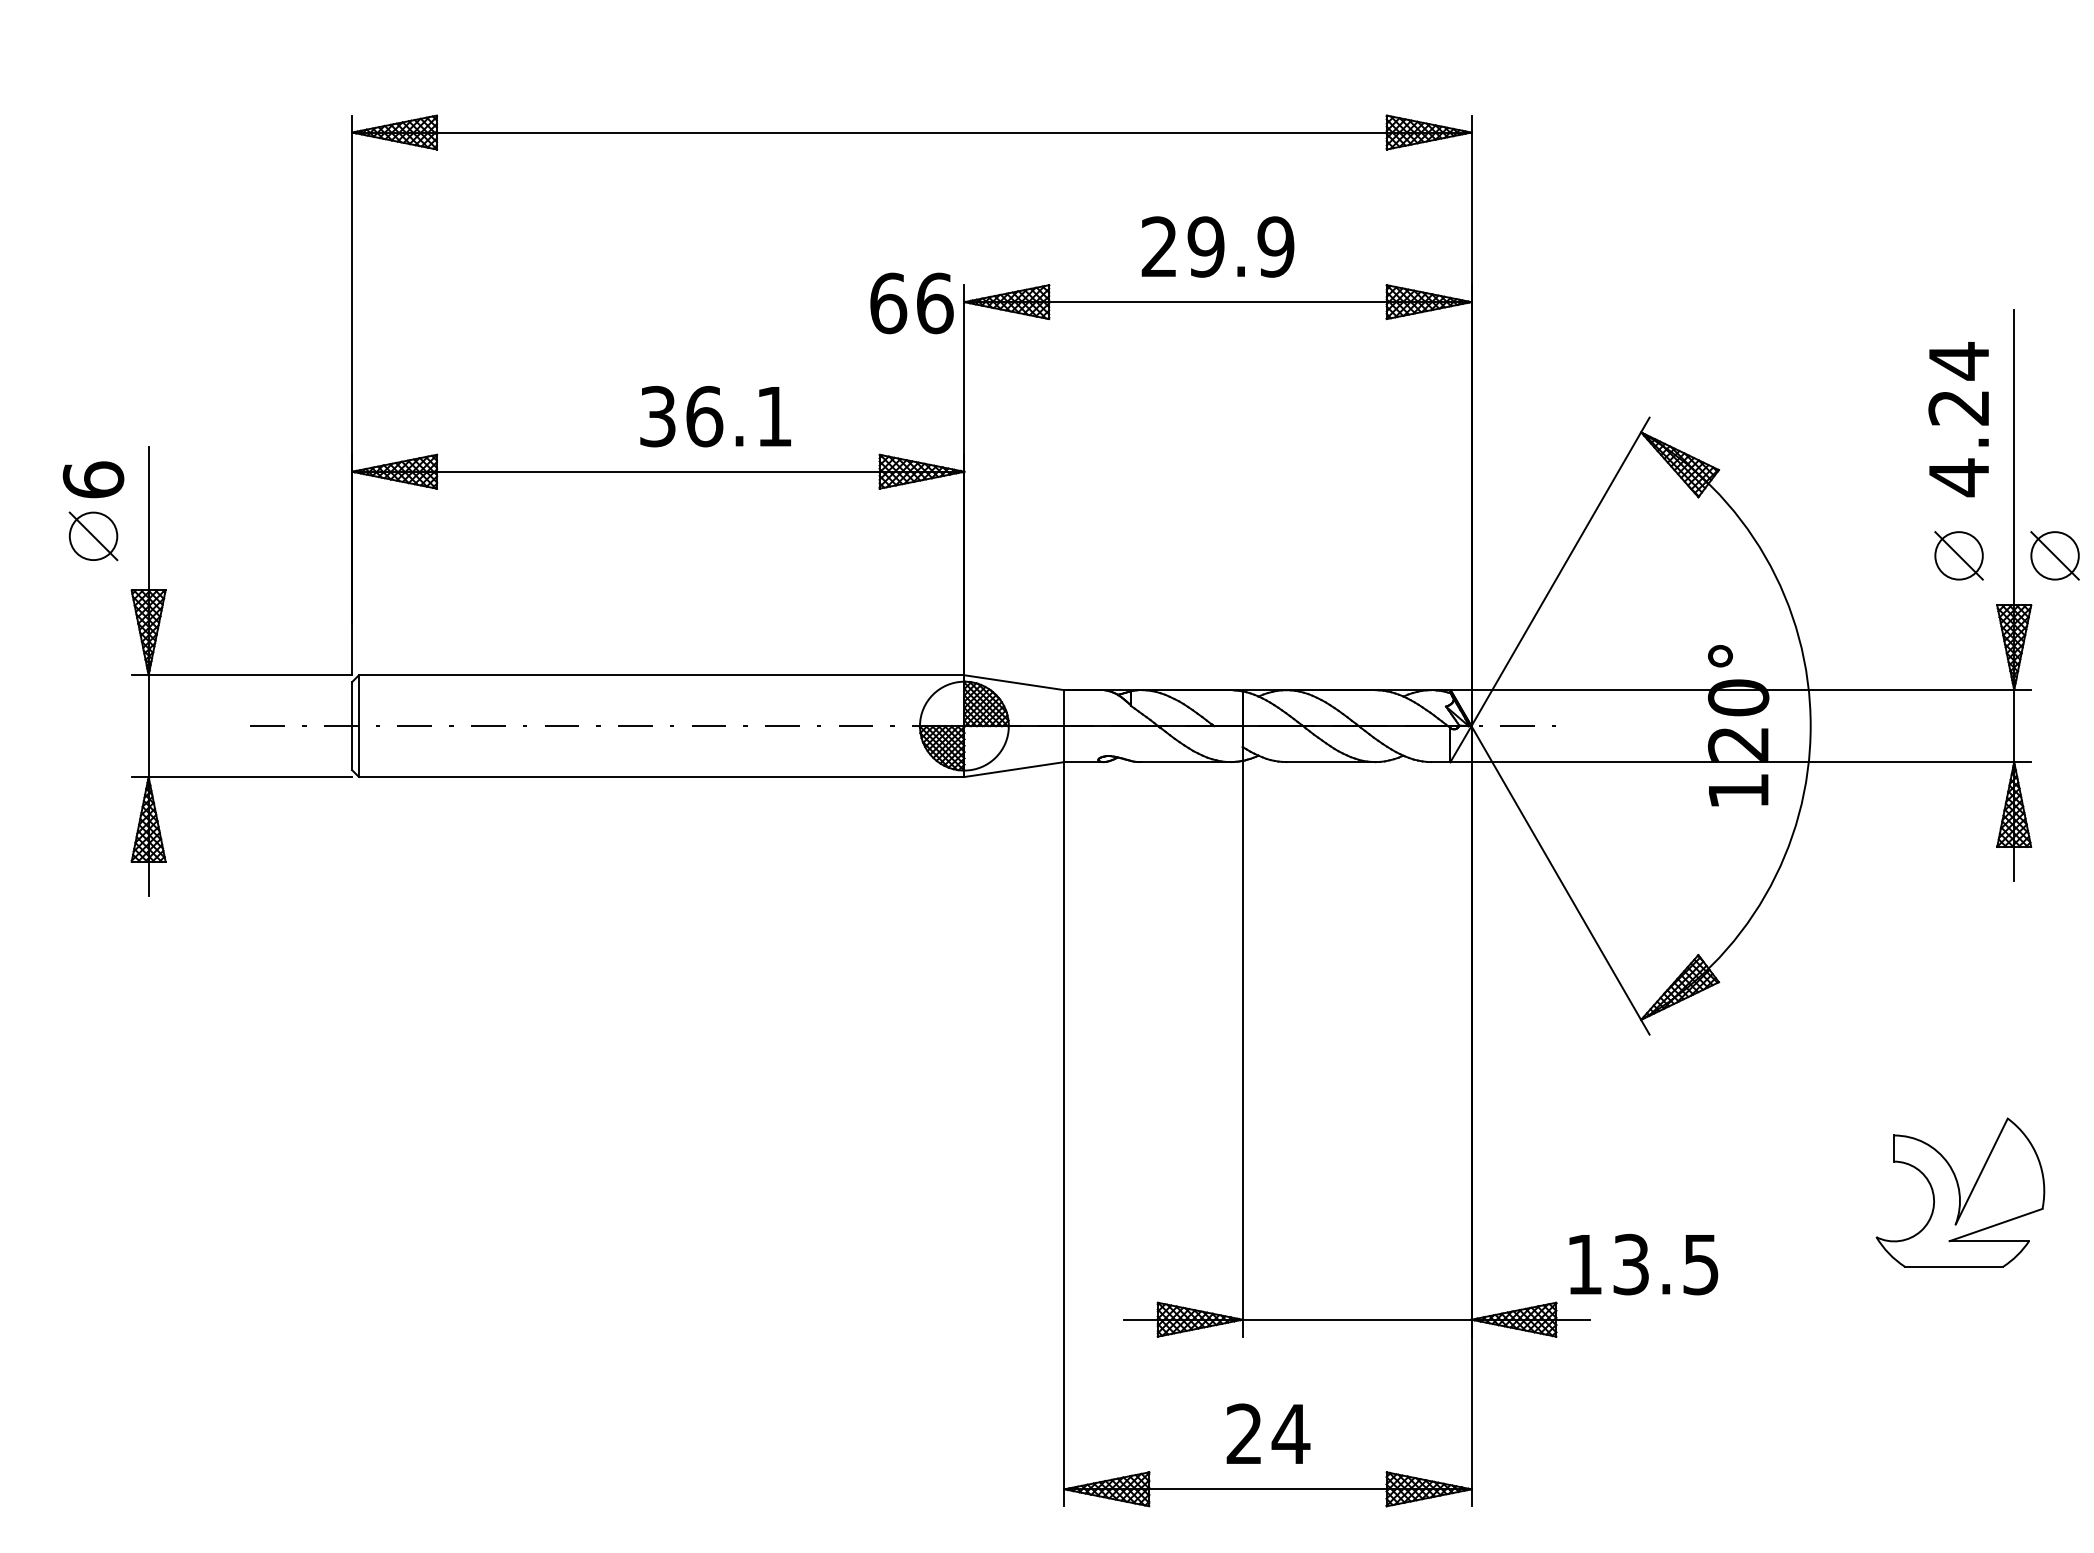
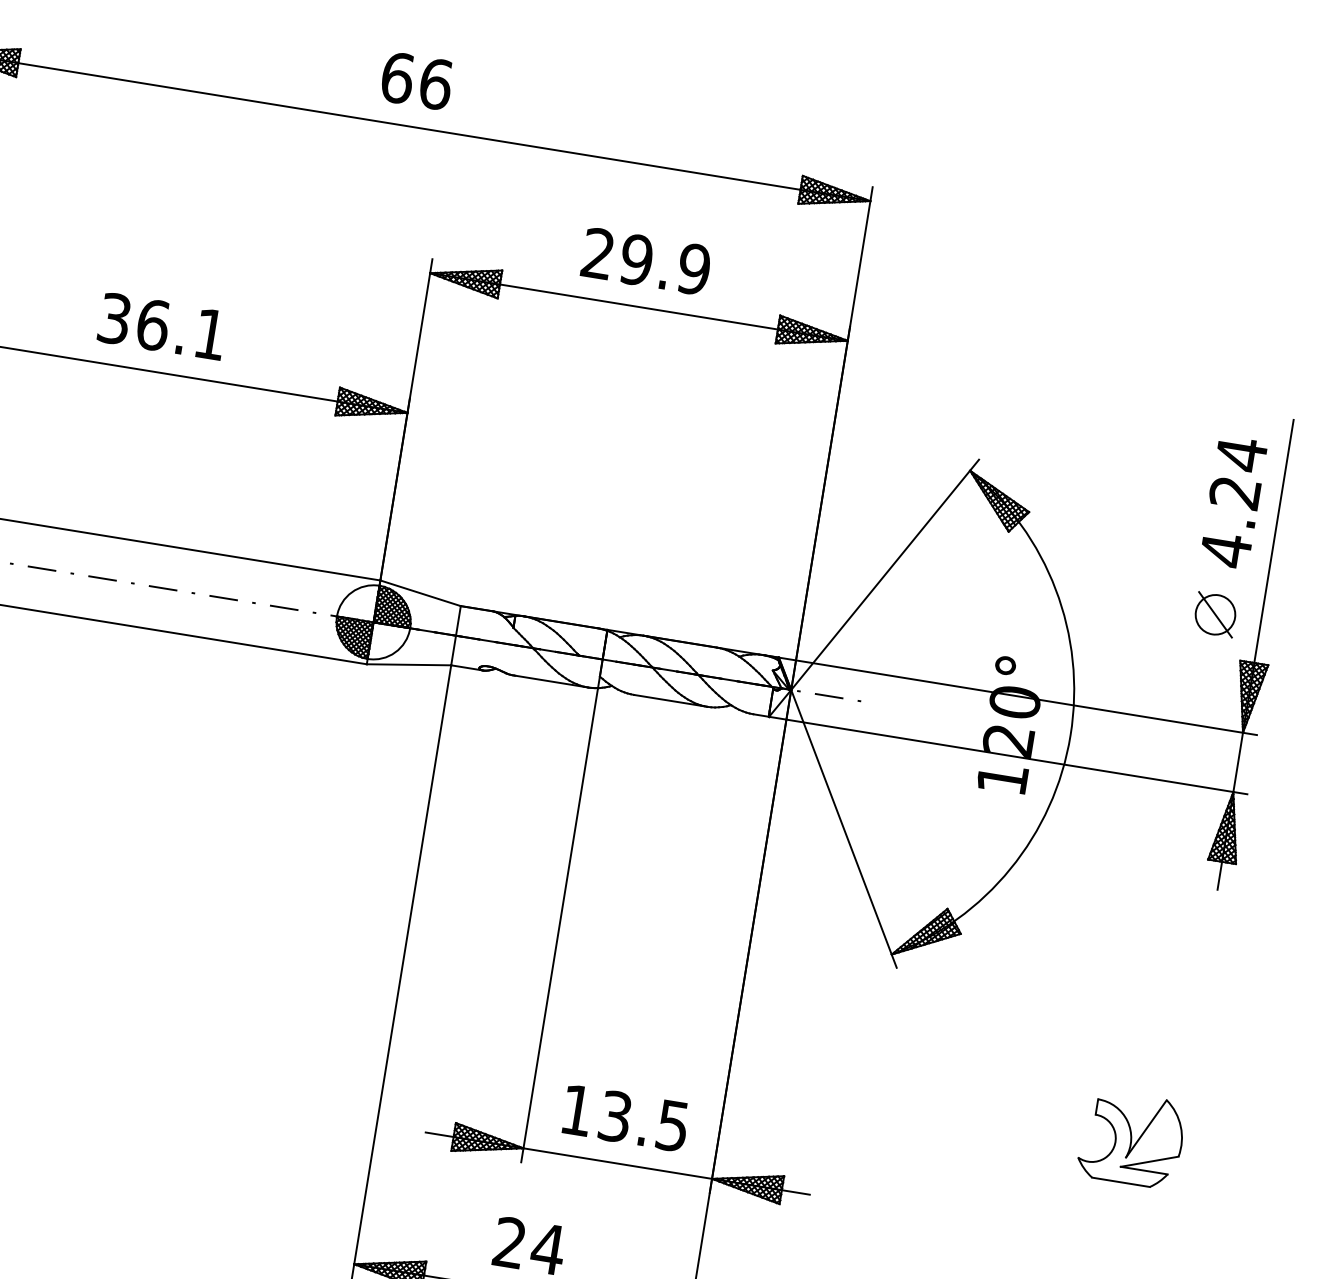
text: (911, 303) -> (416, 81), moved
text: (715, 416) -> (162, 326), moved
part: (2054, 555) -> (1294, 627), removed
part: (1960, 1191) -> (1131, 1138), size x0.71
text: (1643, 1264) -> (625, 1118), moved

